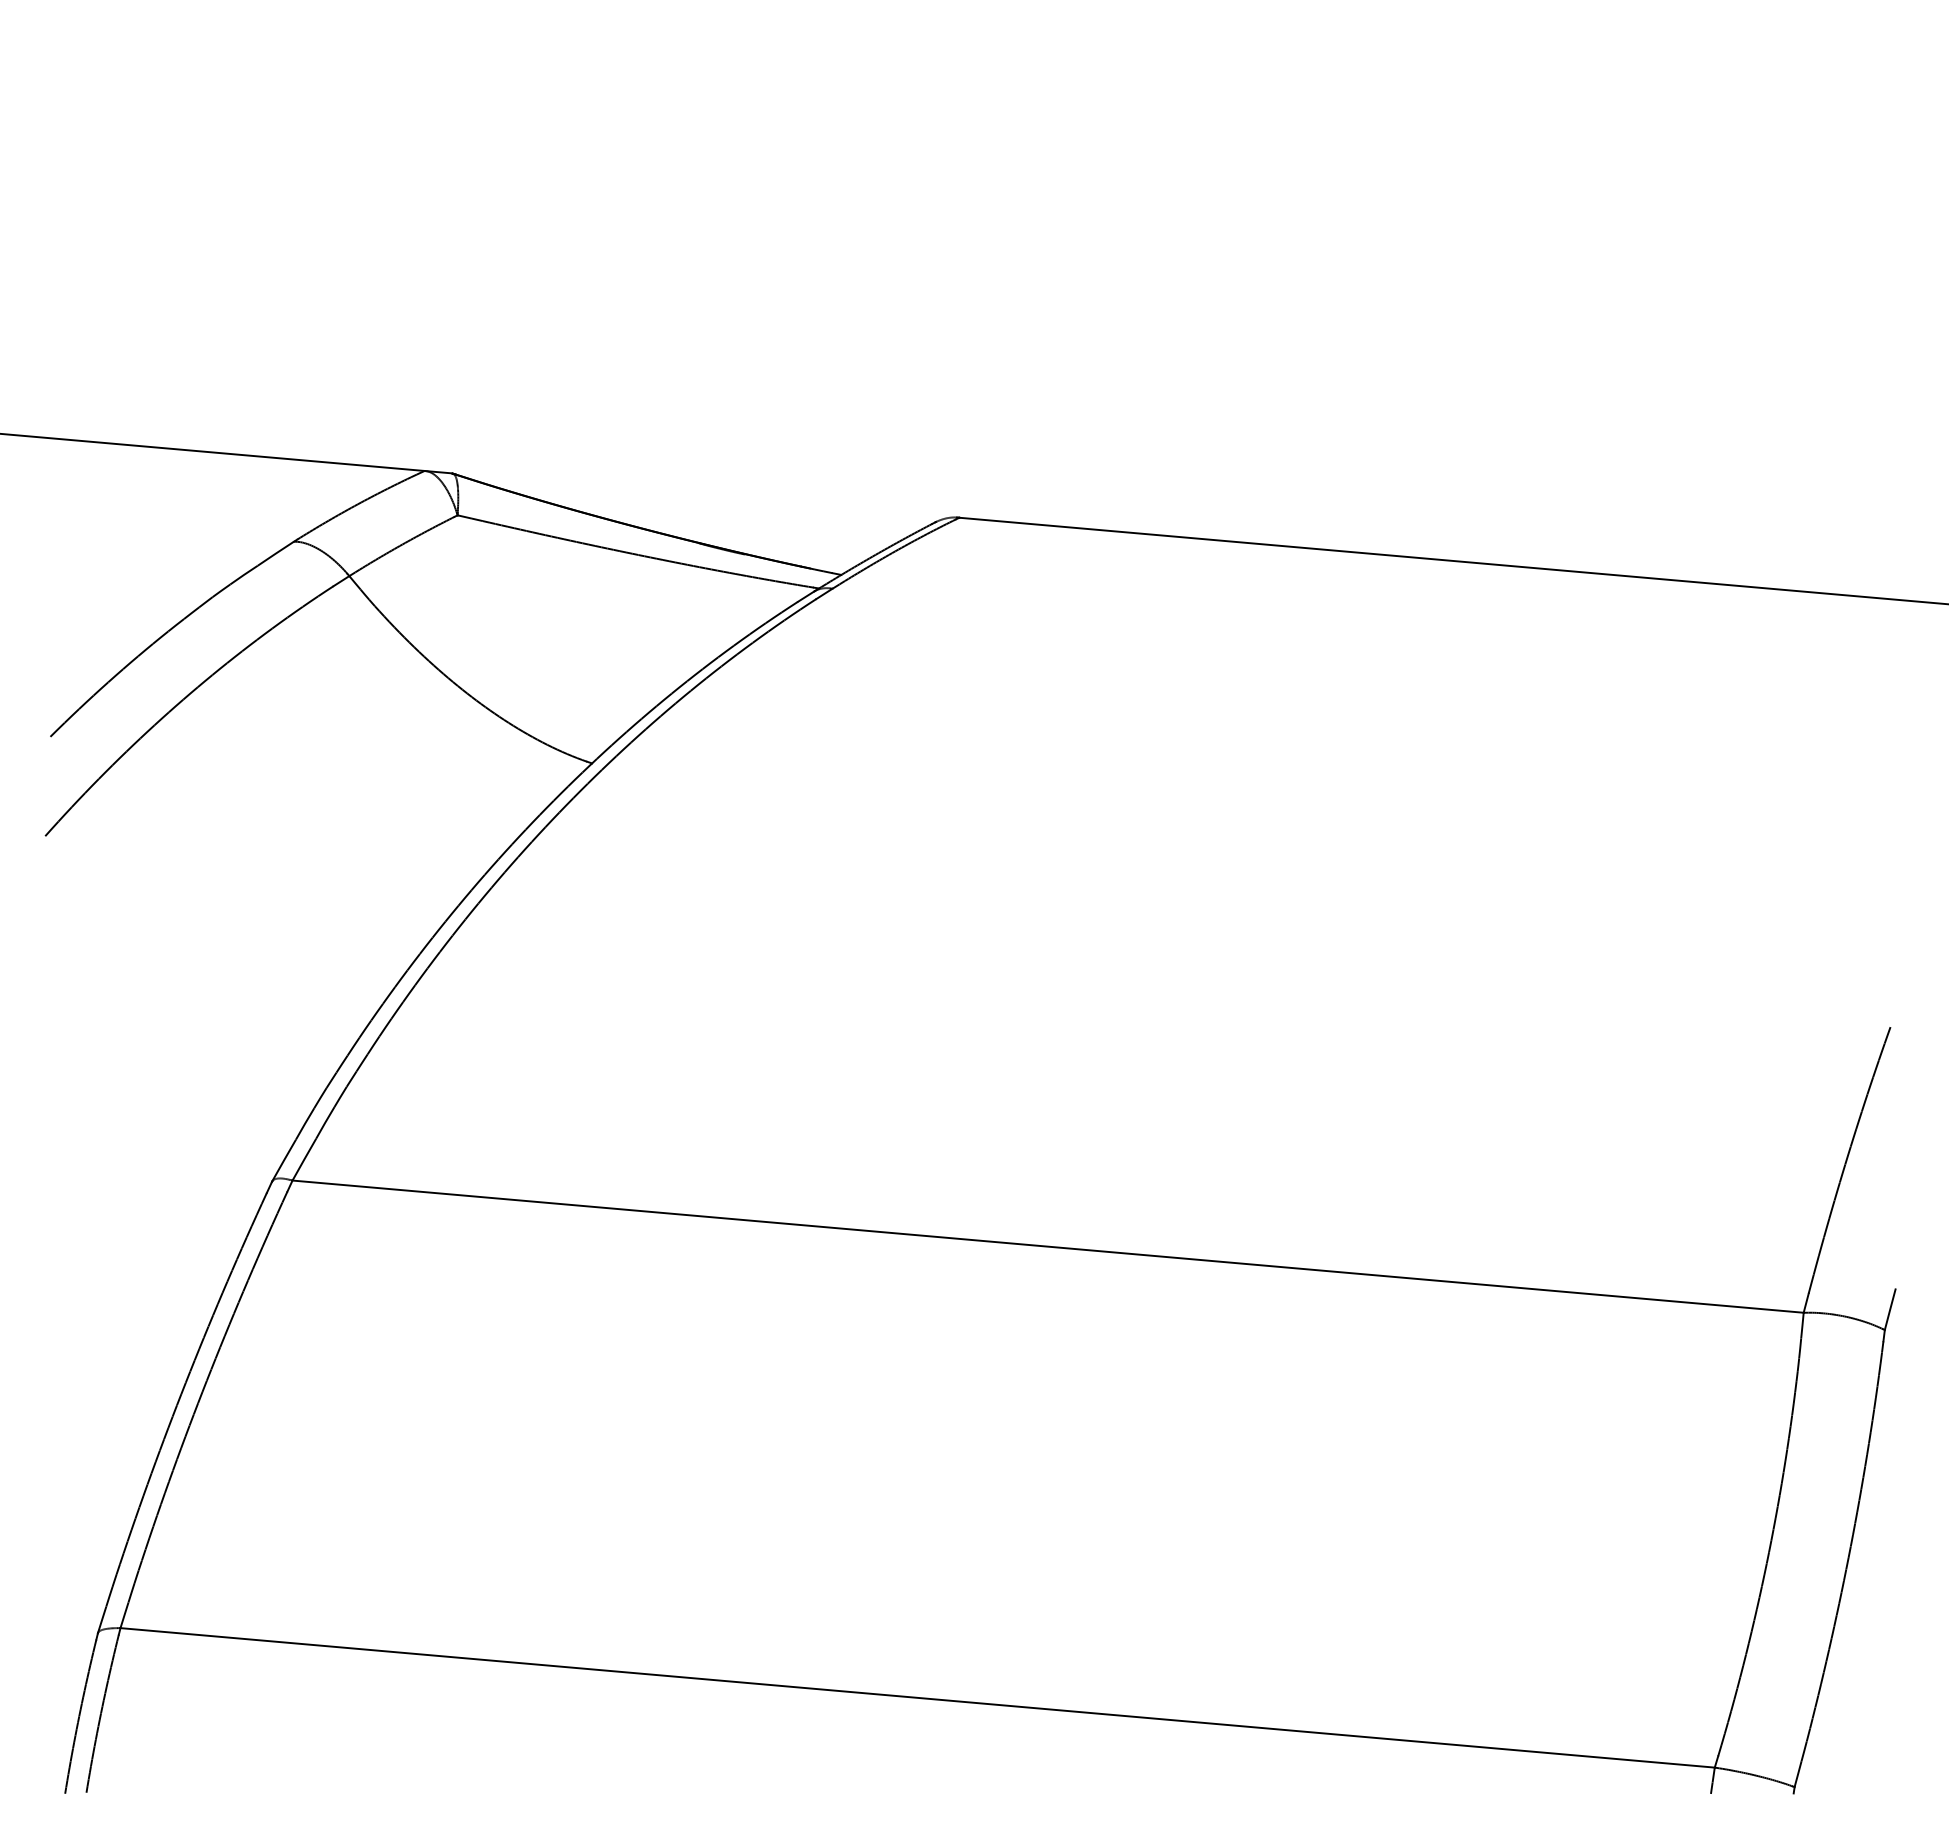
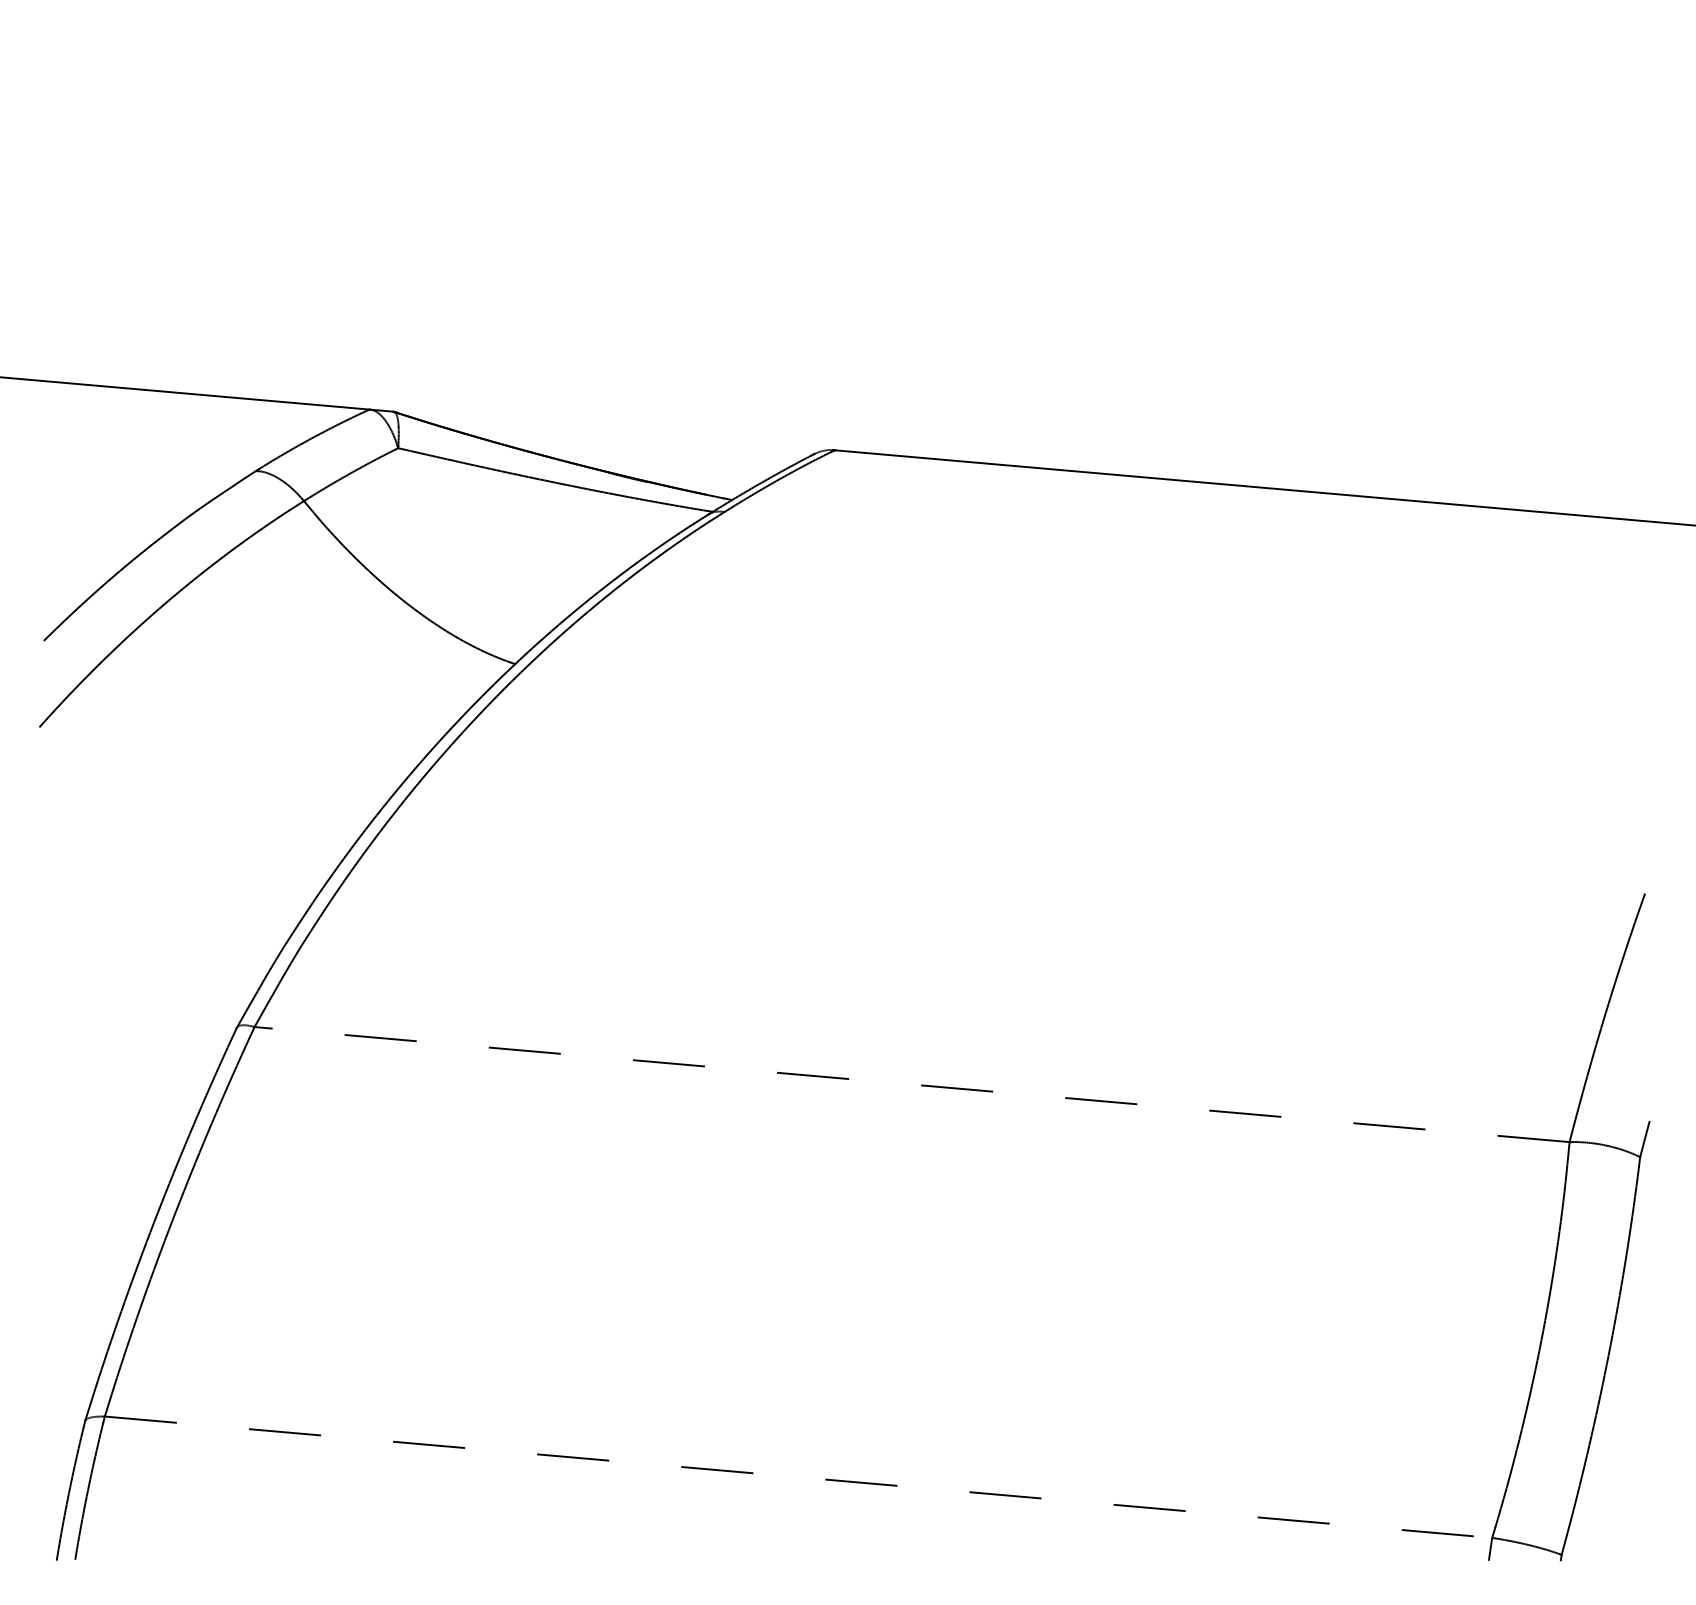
line: (1047, 1246) -> (911, 1084), solid -> dashed
line: (918, 1697) -> (799, 1476), solid -> dashed

